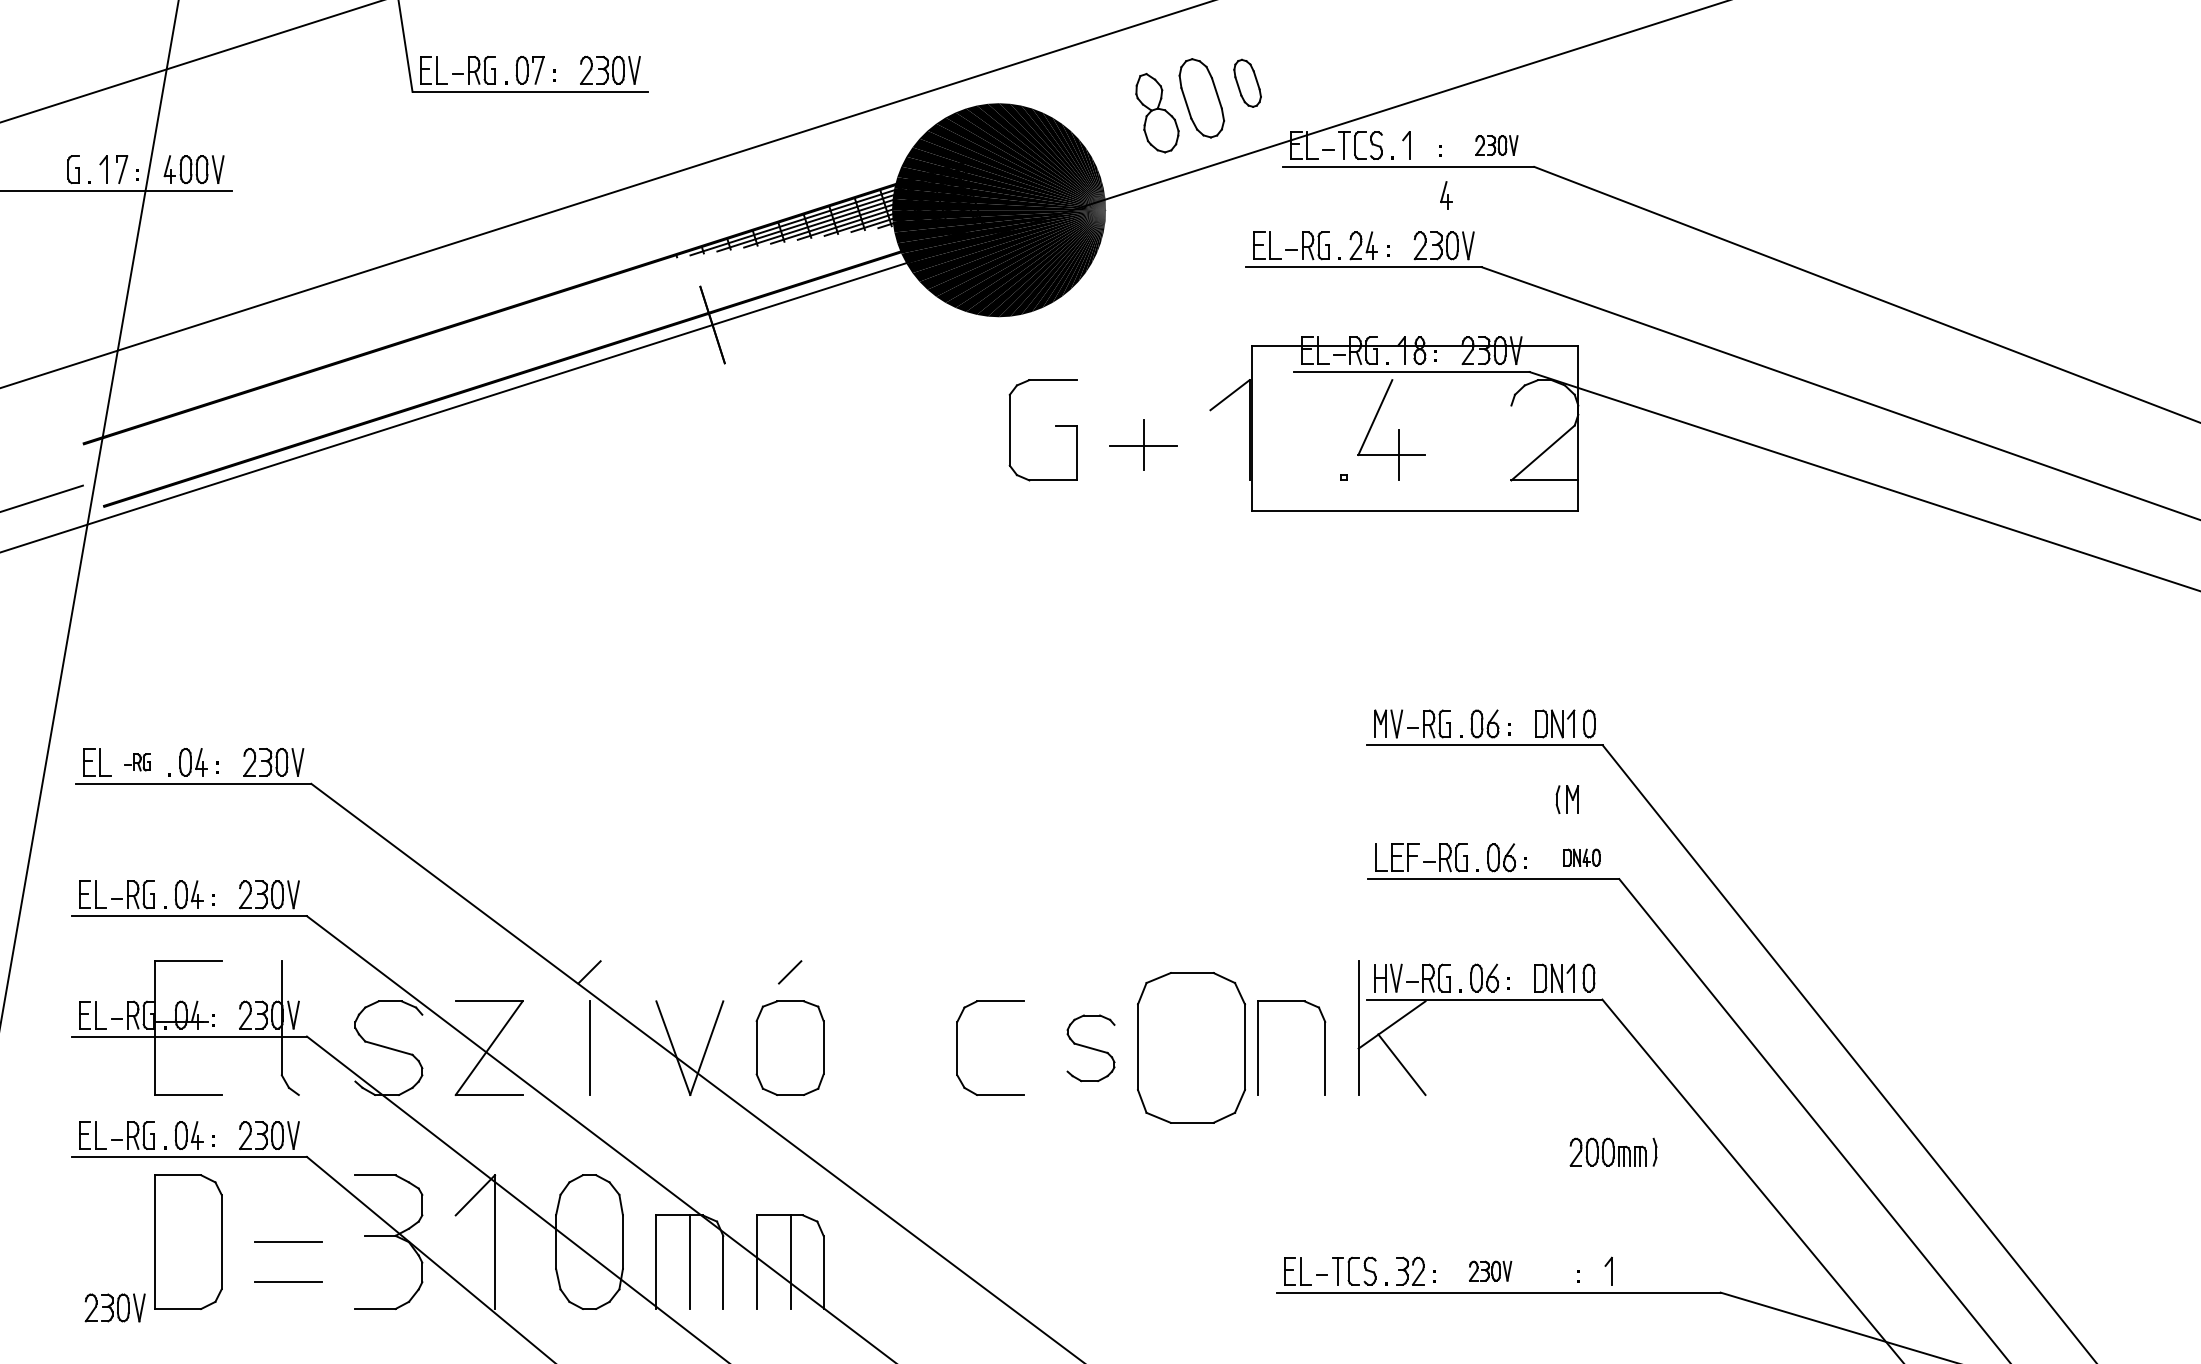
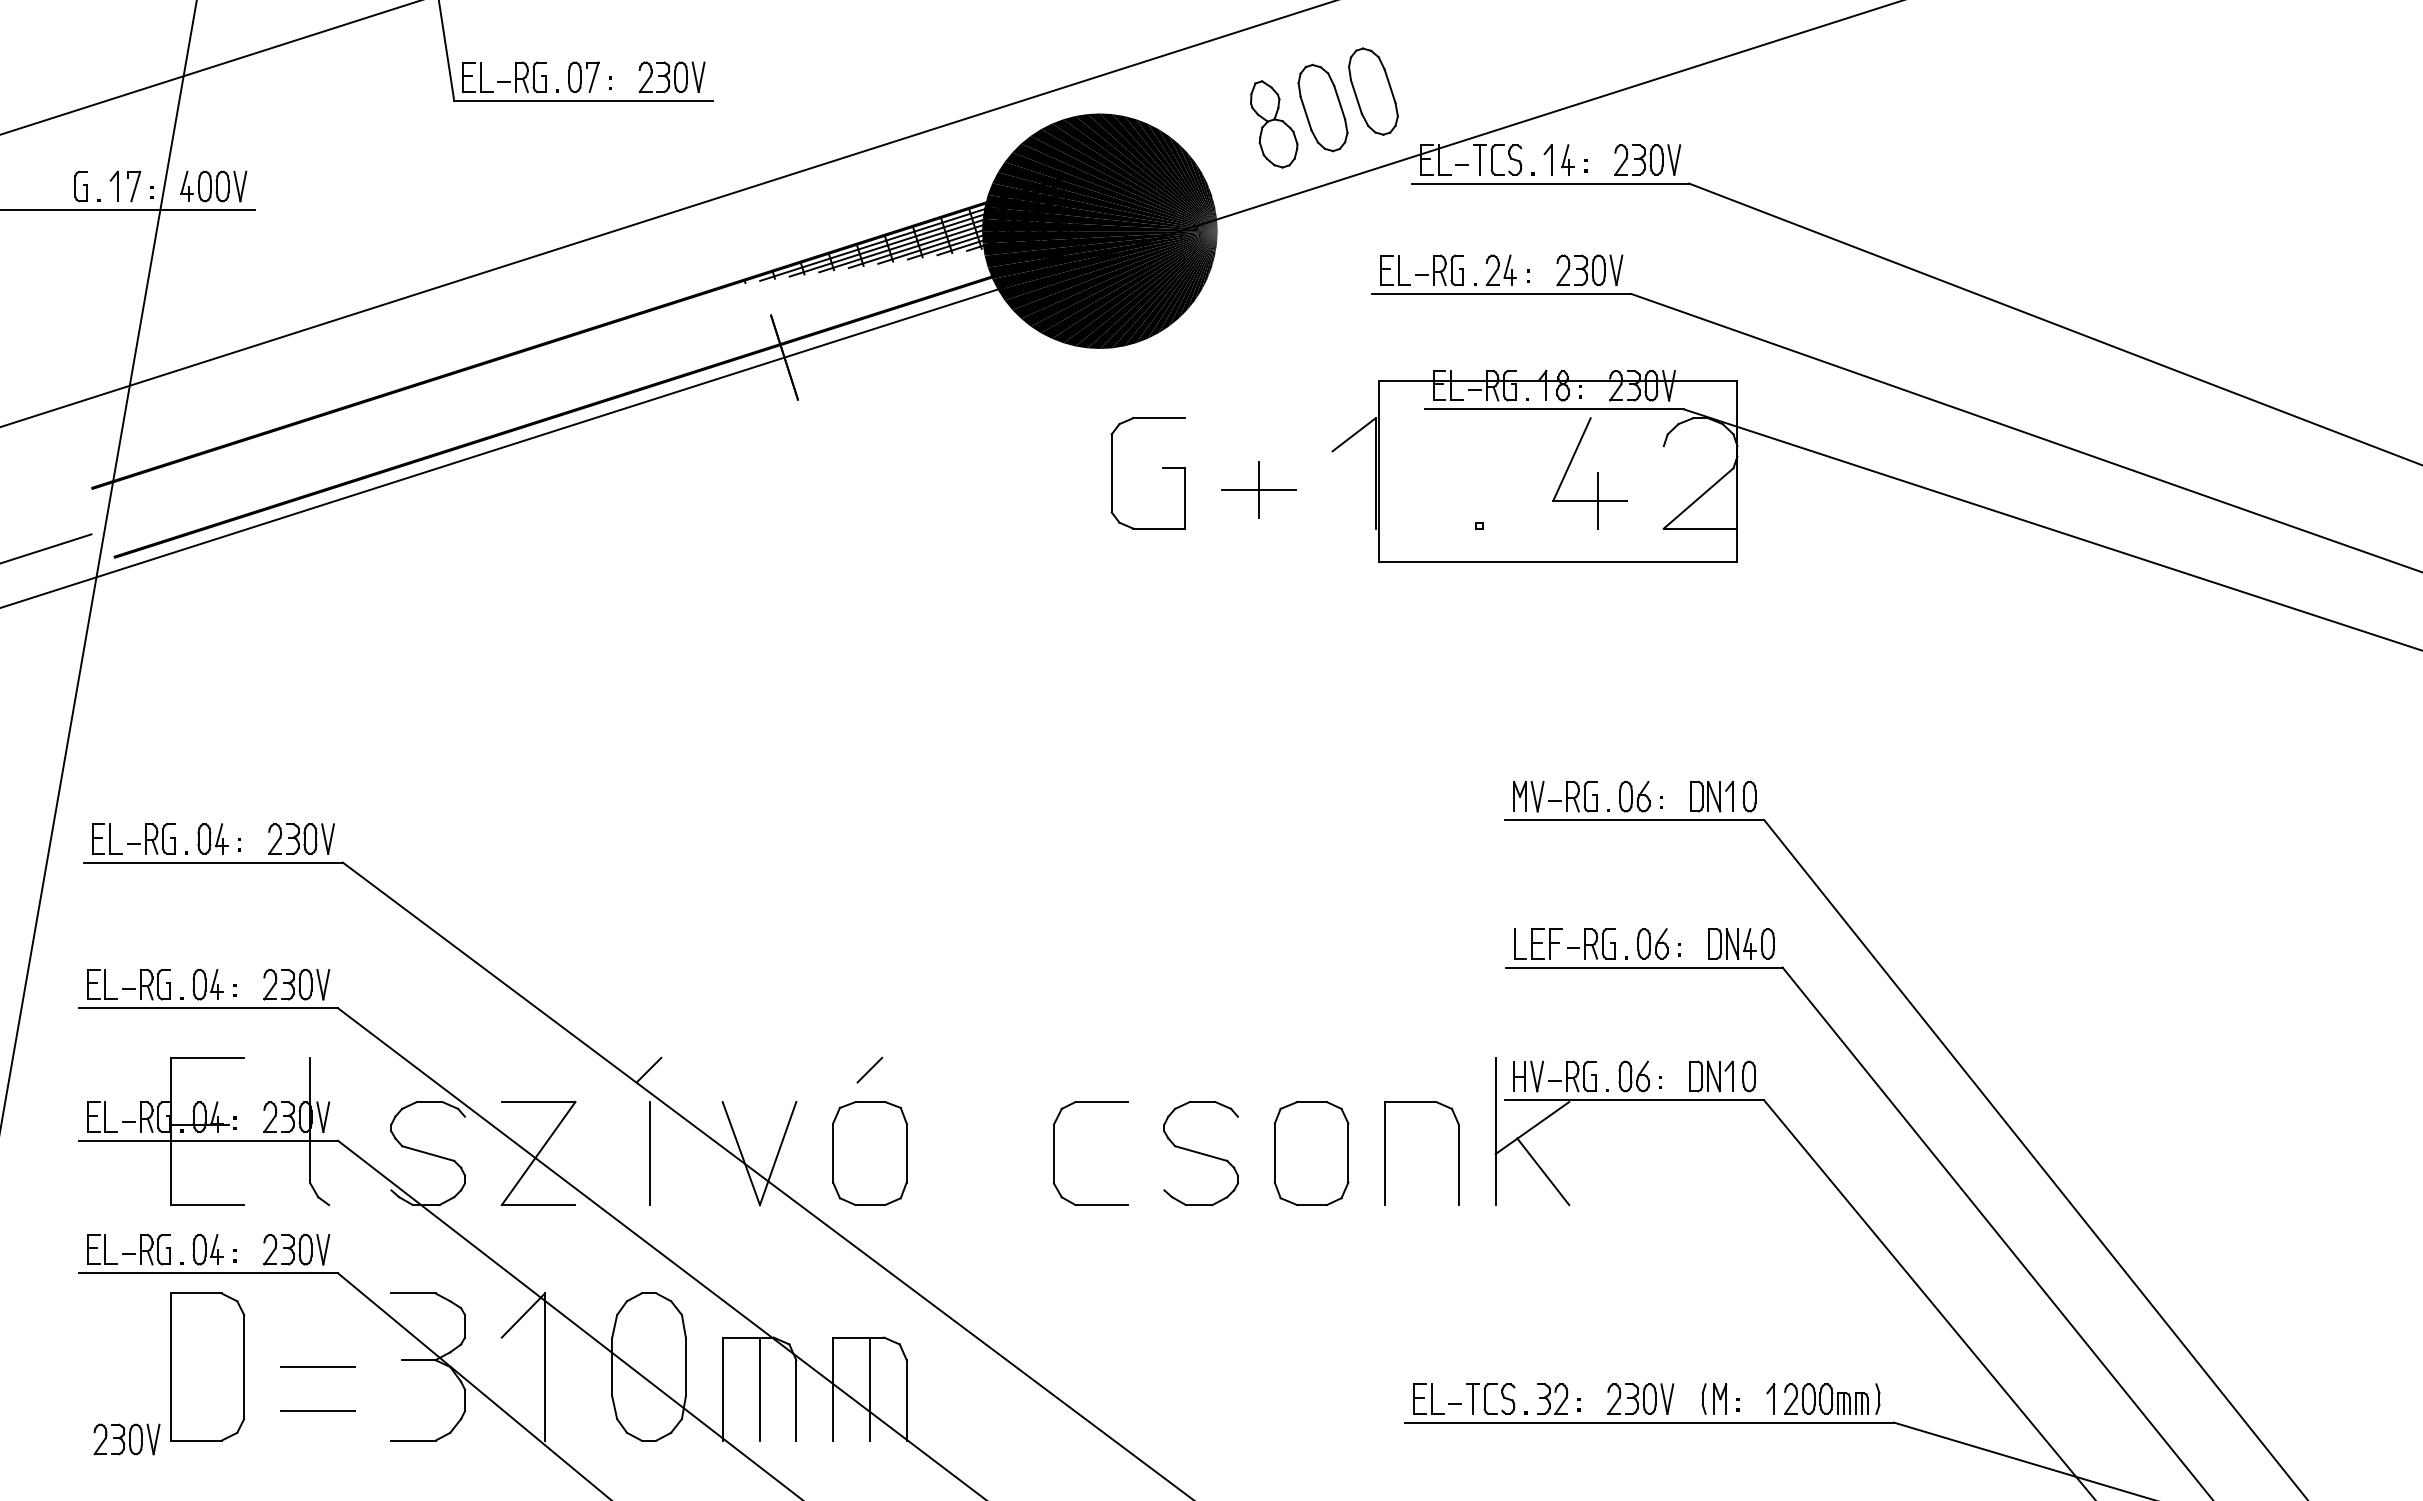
part: (1247, 83) -> (1373, 91), size x1.67
part: (1496, 145) -> (1647, 159), size x1.43
part: (1445, 195) -> (1567, 159), moved
part: (1398, 430) -> (1597, 473), moved
part: (137, 761) -> (151, 838), size x1.67
part: (1567, 799) -> (1714, 1398), moved
part: (1582, 857) -> (1741, 943), size x1.67
part: (1090, 1048) -> (1200, 1153), size x1.43
part: (1191, 1048) -> (1311, 1153), size x0.62
part: (1613, 1151) -> (1832, 1398), moved
part: (1490, 1270) -> (1640, 1398), size x1.43

